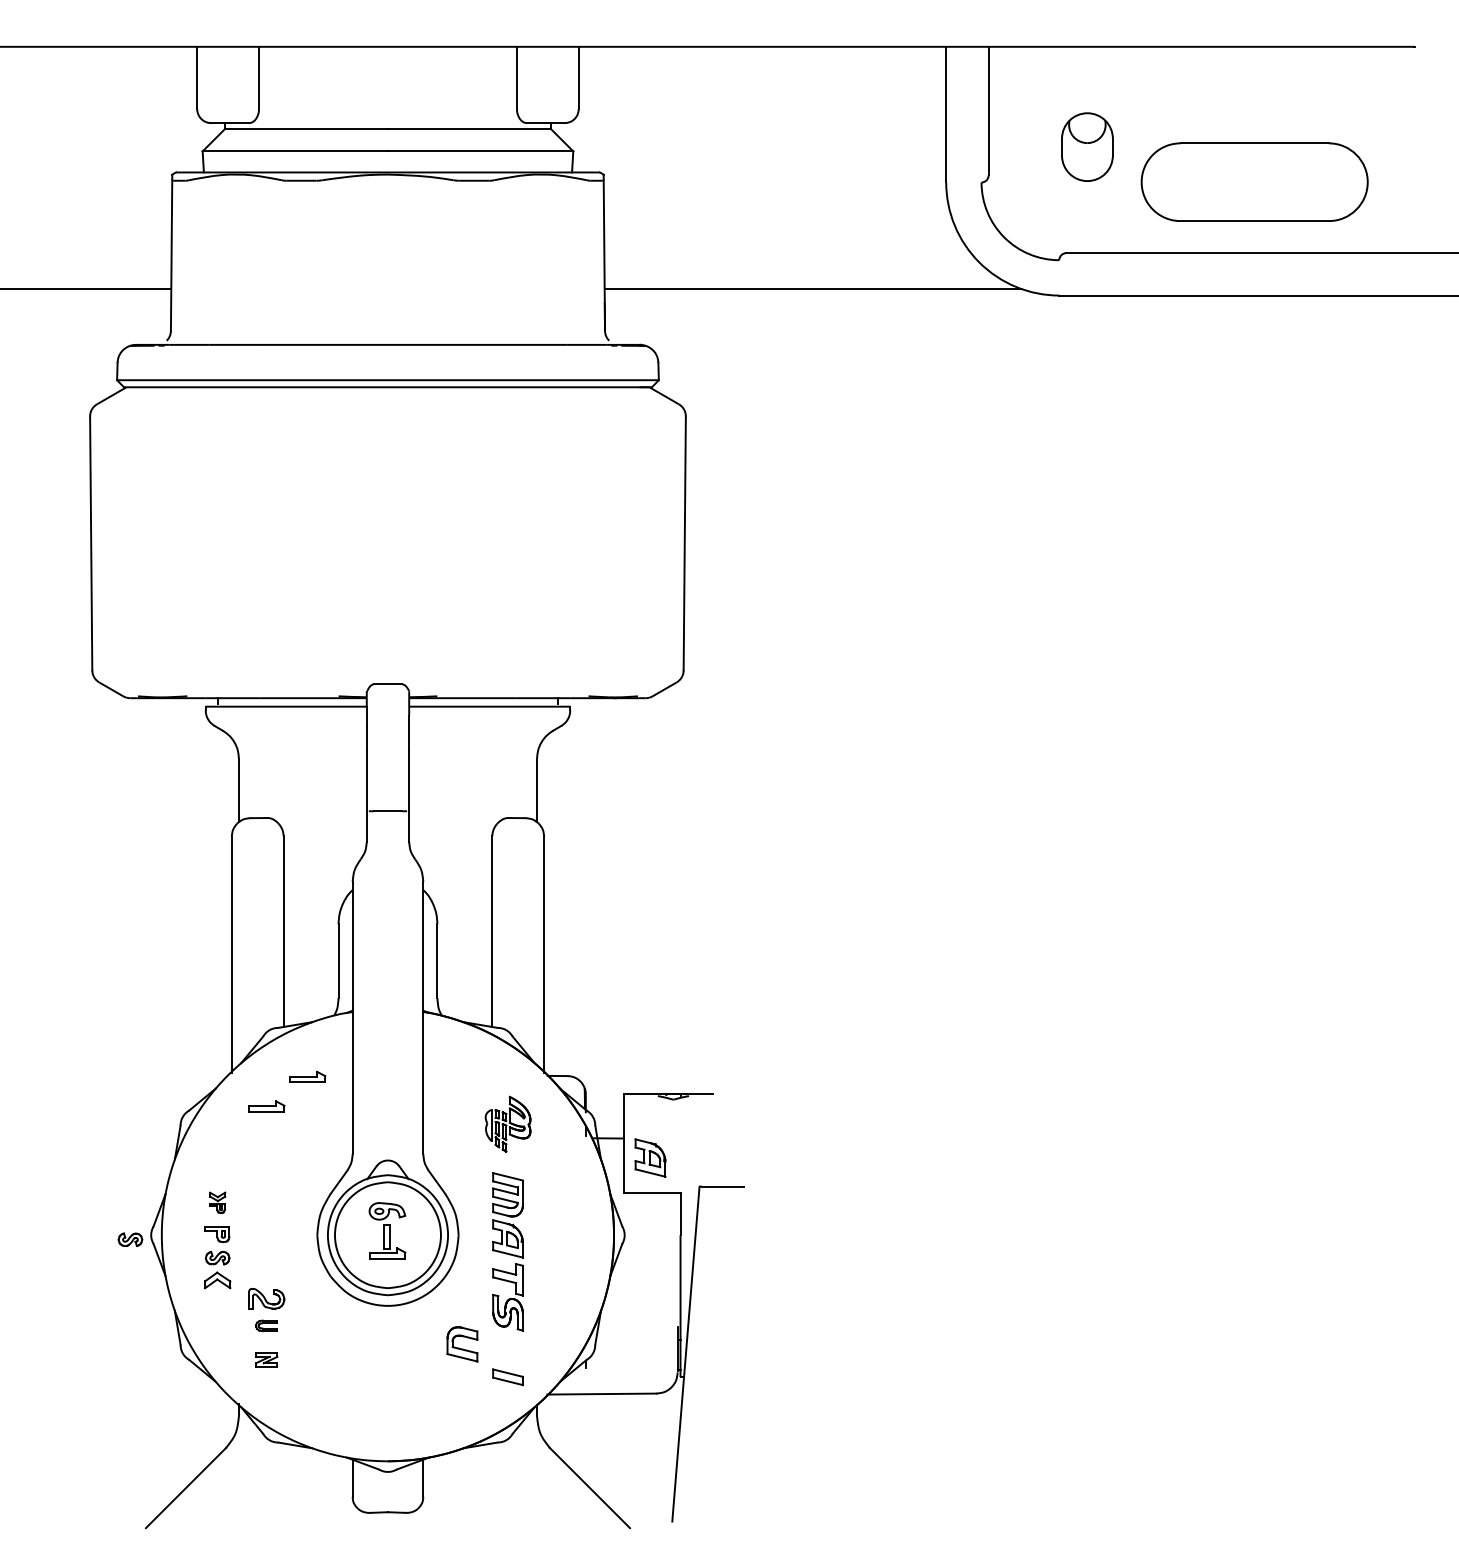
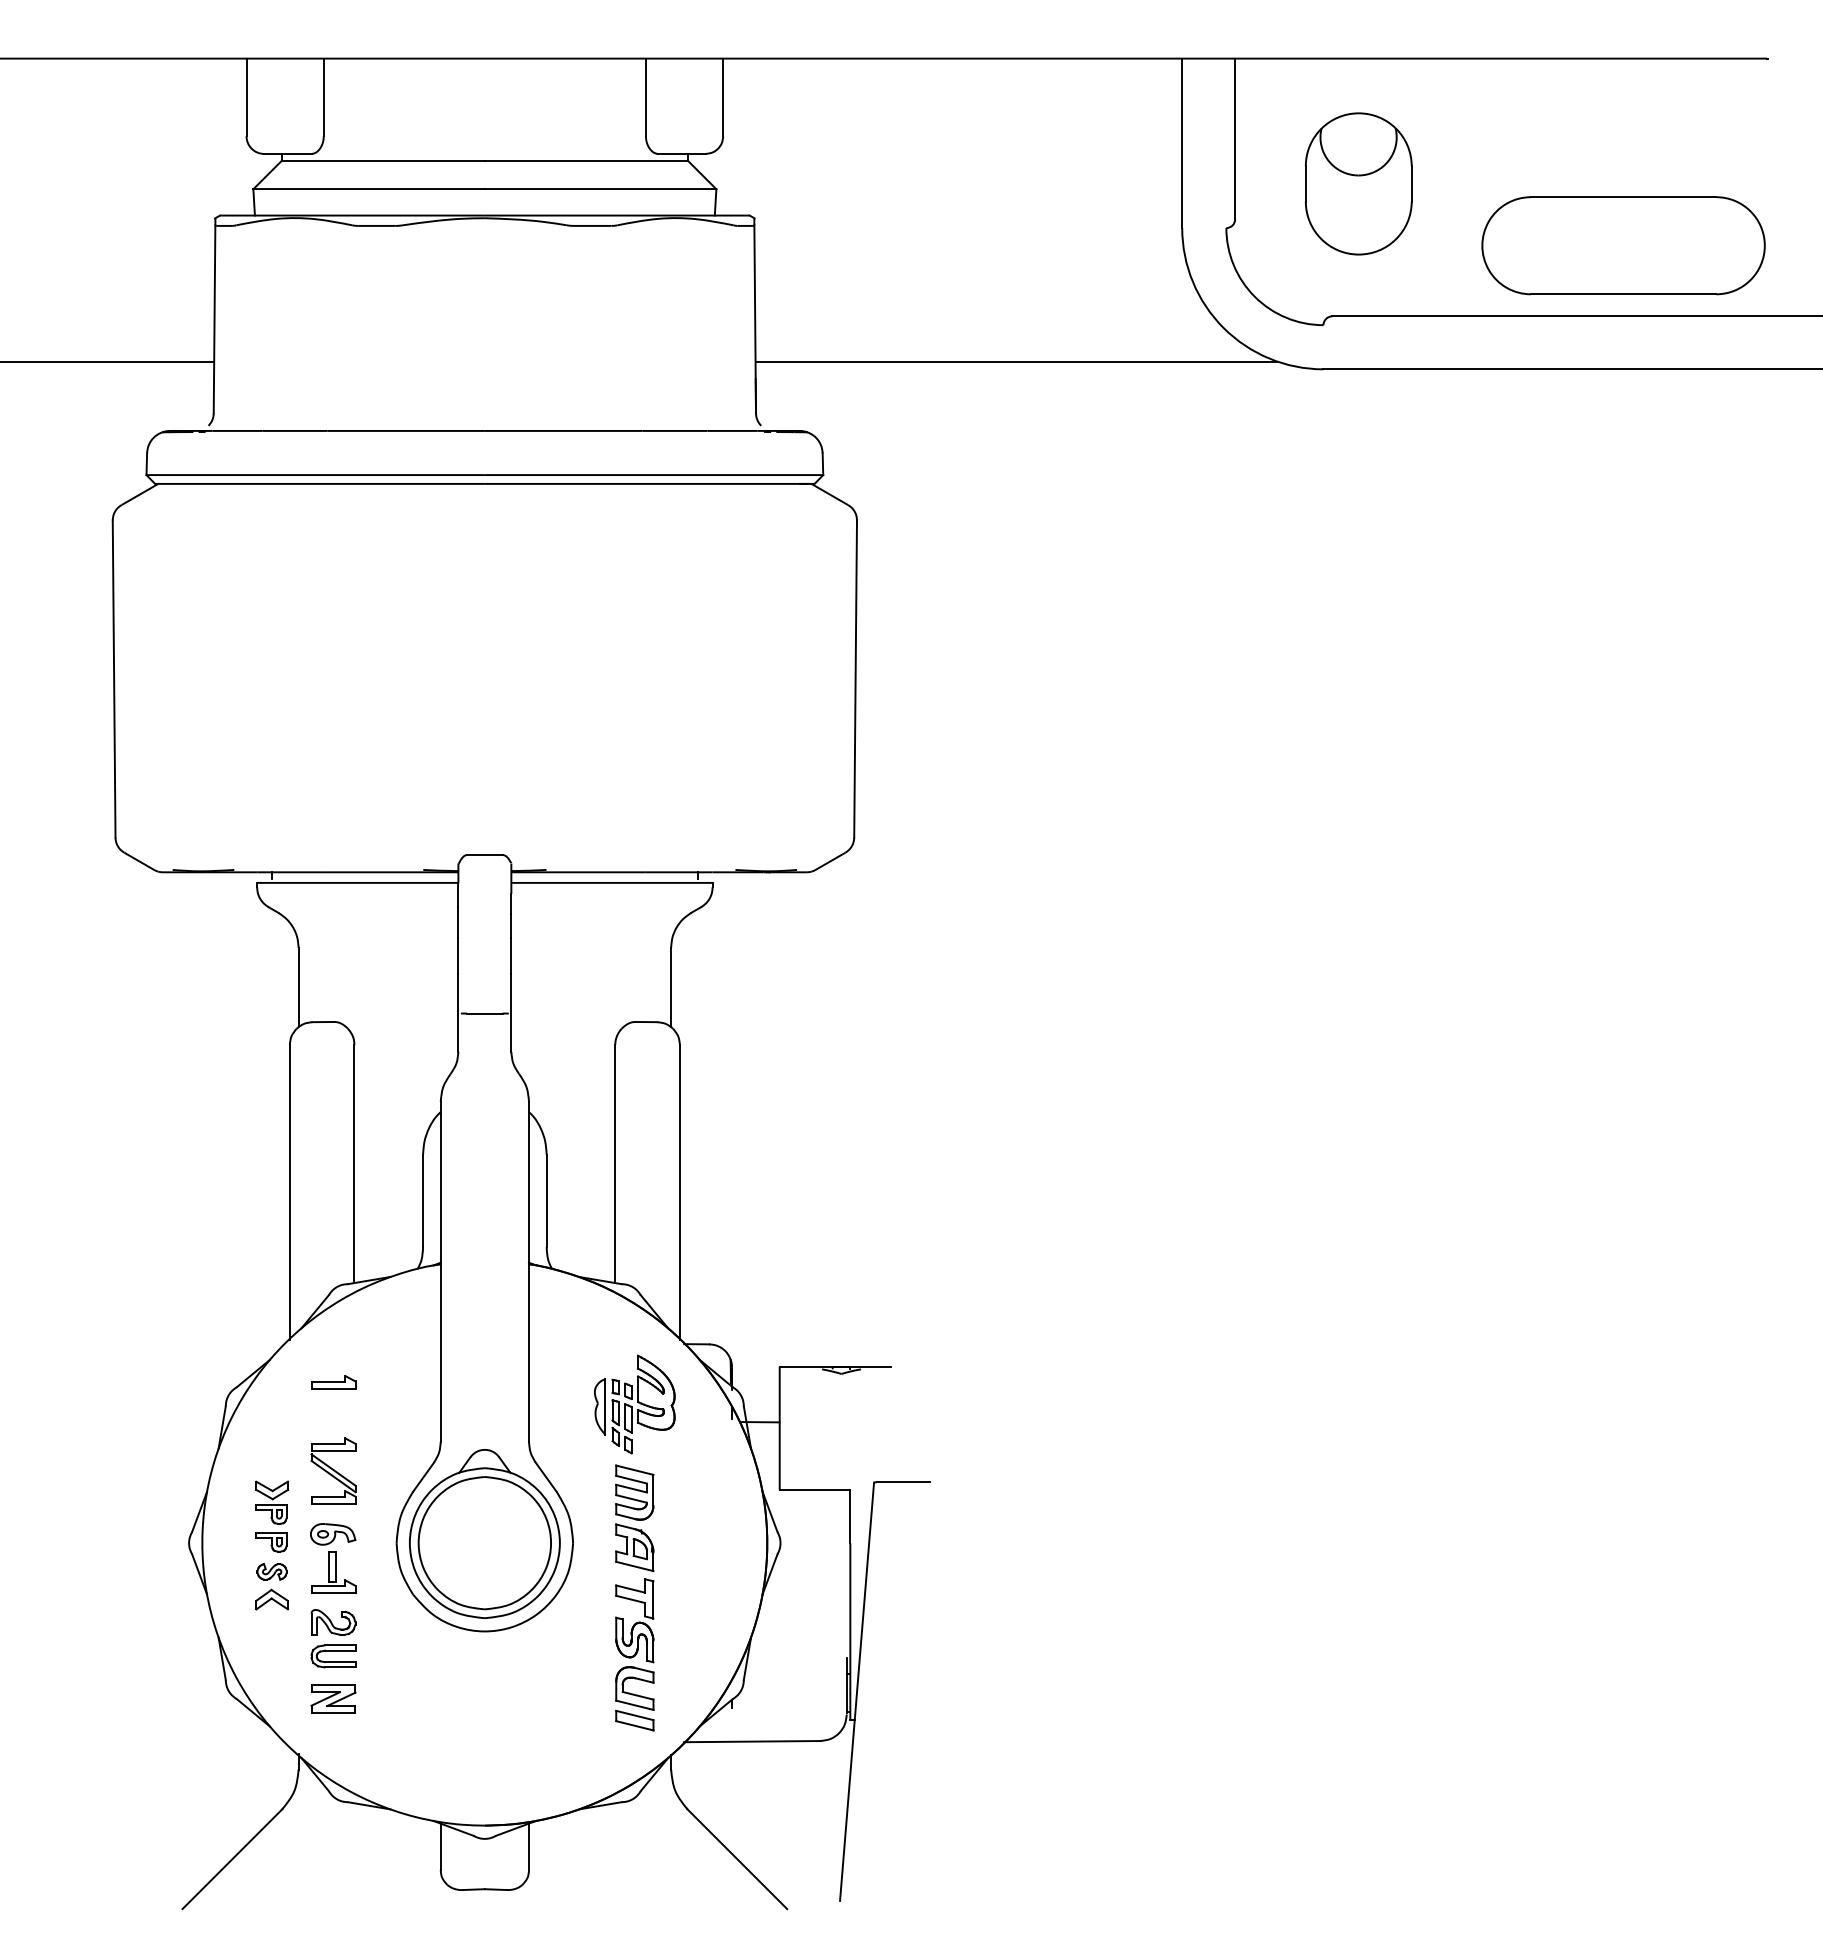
part: (1087, 146) -> (1358, 183), size x1.67
part: (1254, 182) -> (1623, 245), moved
part: (307, 1076) -> (384, 1345), removed
part: (507, 1124) -> (634, 1404), size x1.43
part: (650, 1157) -> (812, 1446), removed
part: (266, 1177) -> (333, 1470), added
part: (217, 1202) -> (271, 1502), size x1.67
part: (387, 1230) -> (333, 1558), moved
part: (129, 1239) -> (162, 1548), removed
part: (266, 1325) -> (333, 1656), size x1.67
part: (462, 1344) -> (634, 1688), moved
part: (266, 1359) -> (333, 1698), size x1.67

